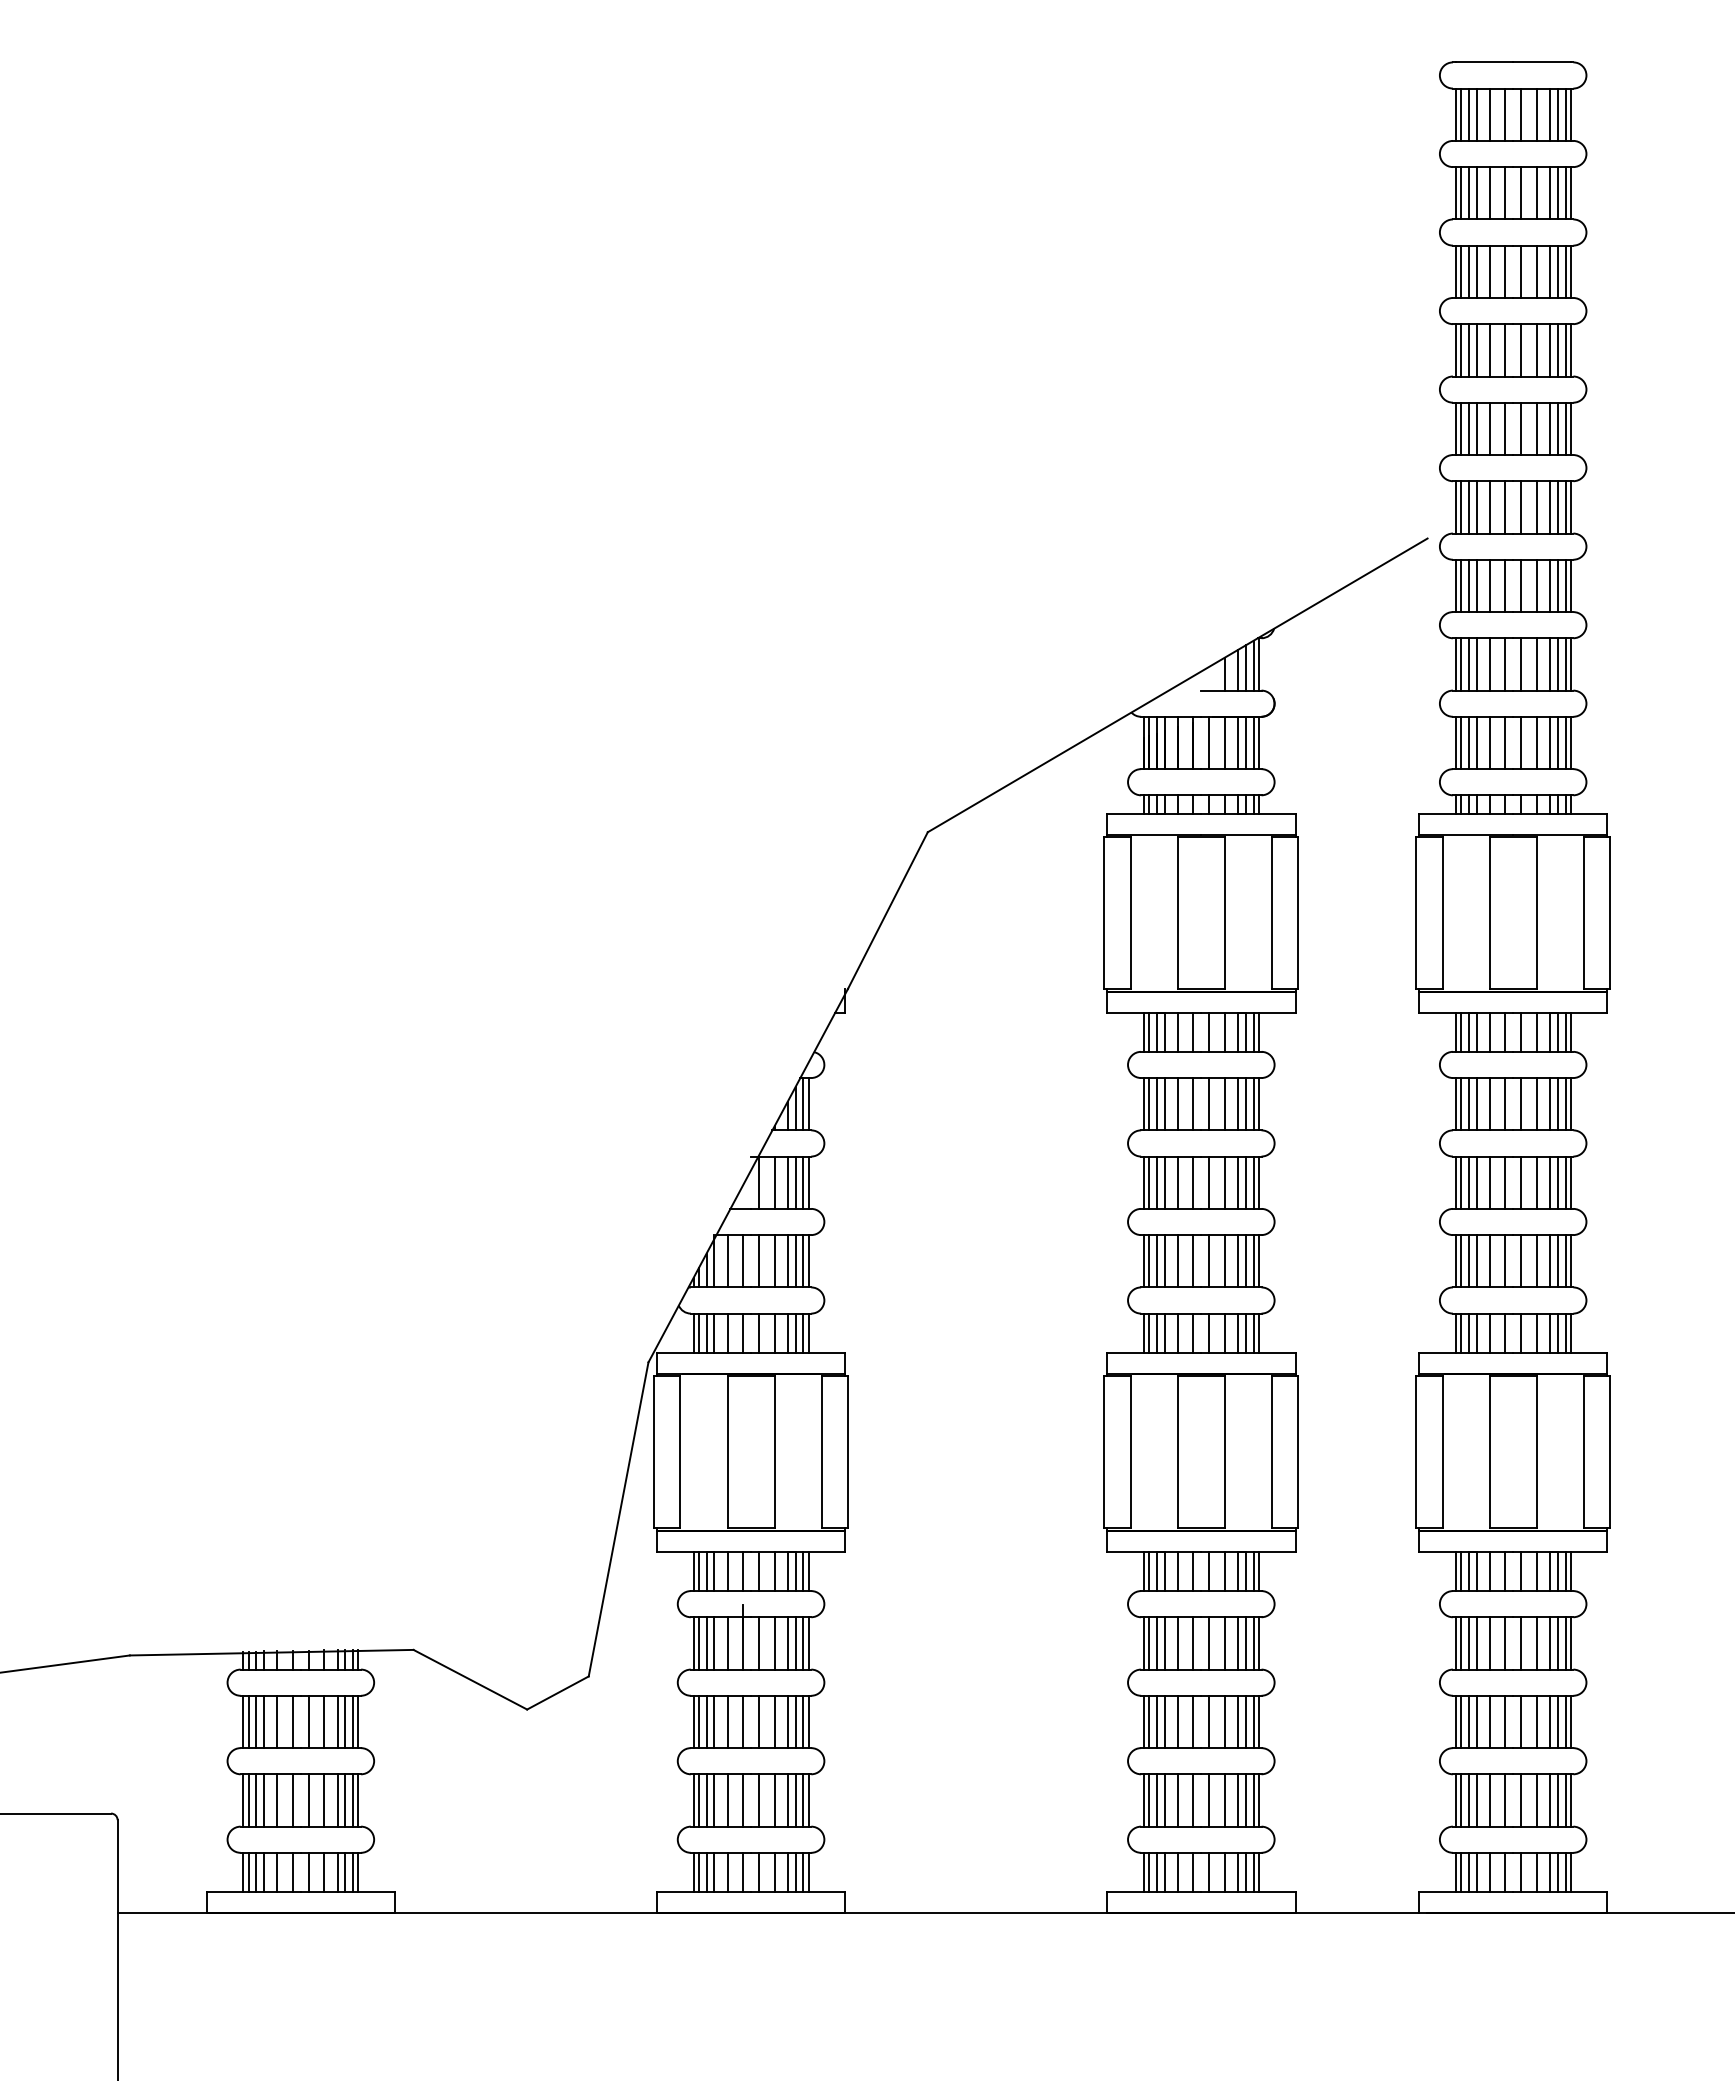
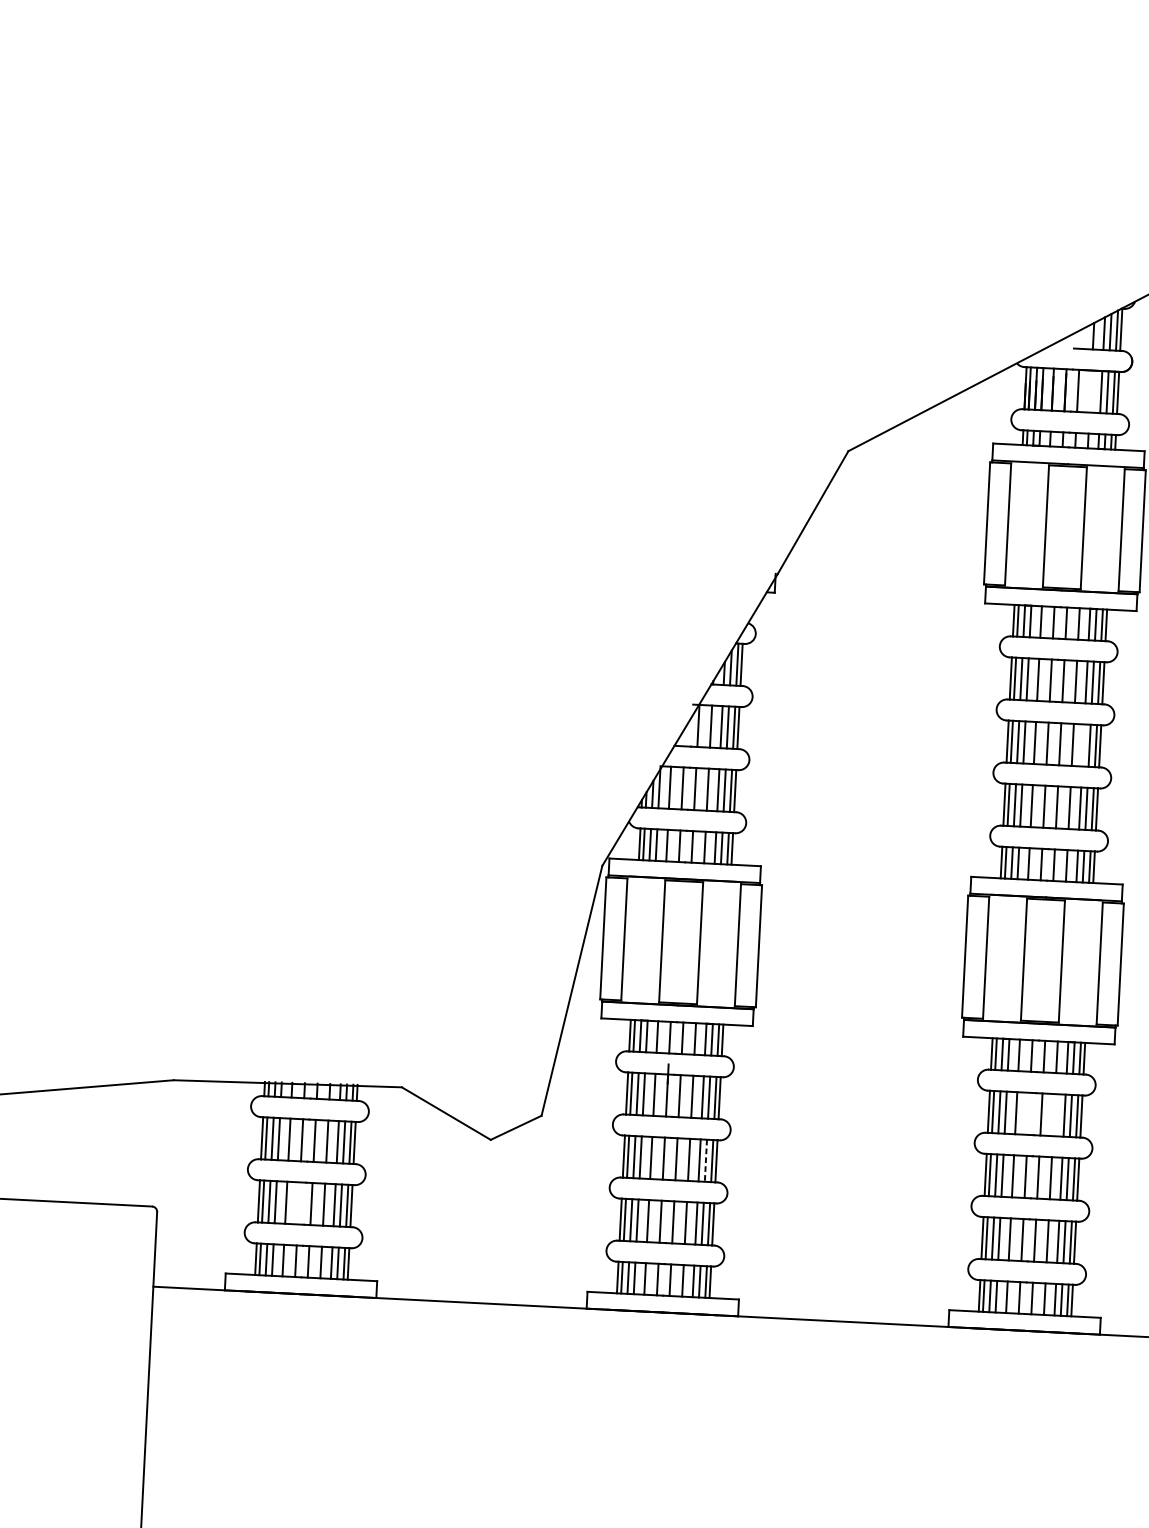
line: (1224, 742) -> (1090, 391), removed
line: (1237, 1182) -> (1083, 745), removed
line: (1193, 1643) -> (1028, 1113), removed
line: (1224, 1643) -> (1053, 1115), removed
line: (795, 1722) -> (705, 1161), solid -> dashed
line: (293, 1800) -> (299, 1203), removed

